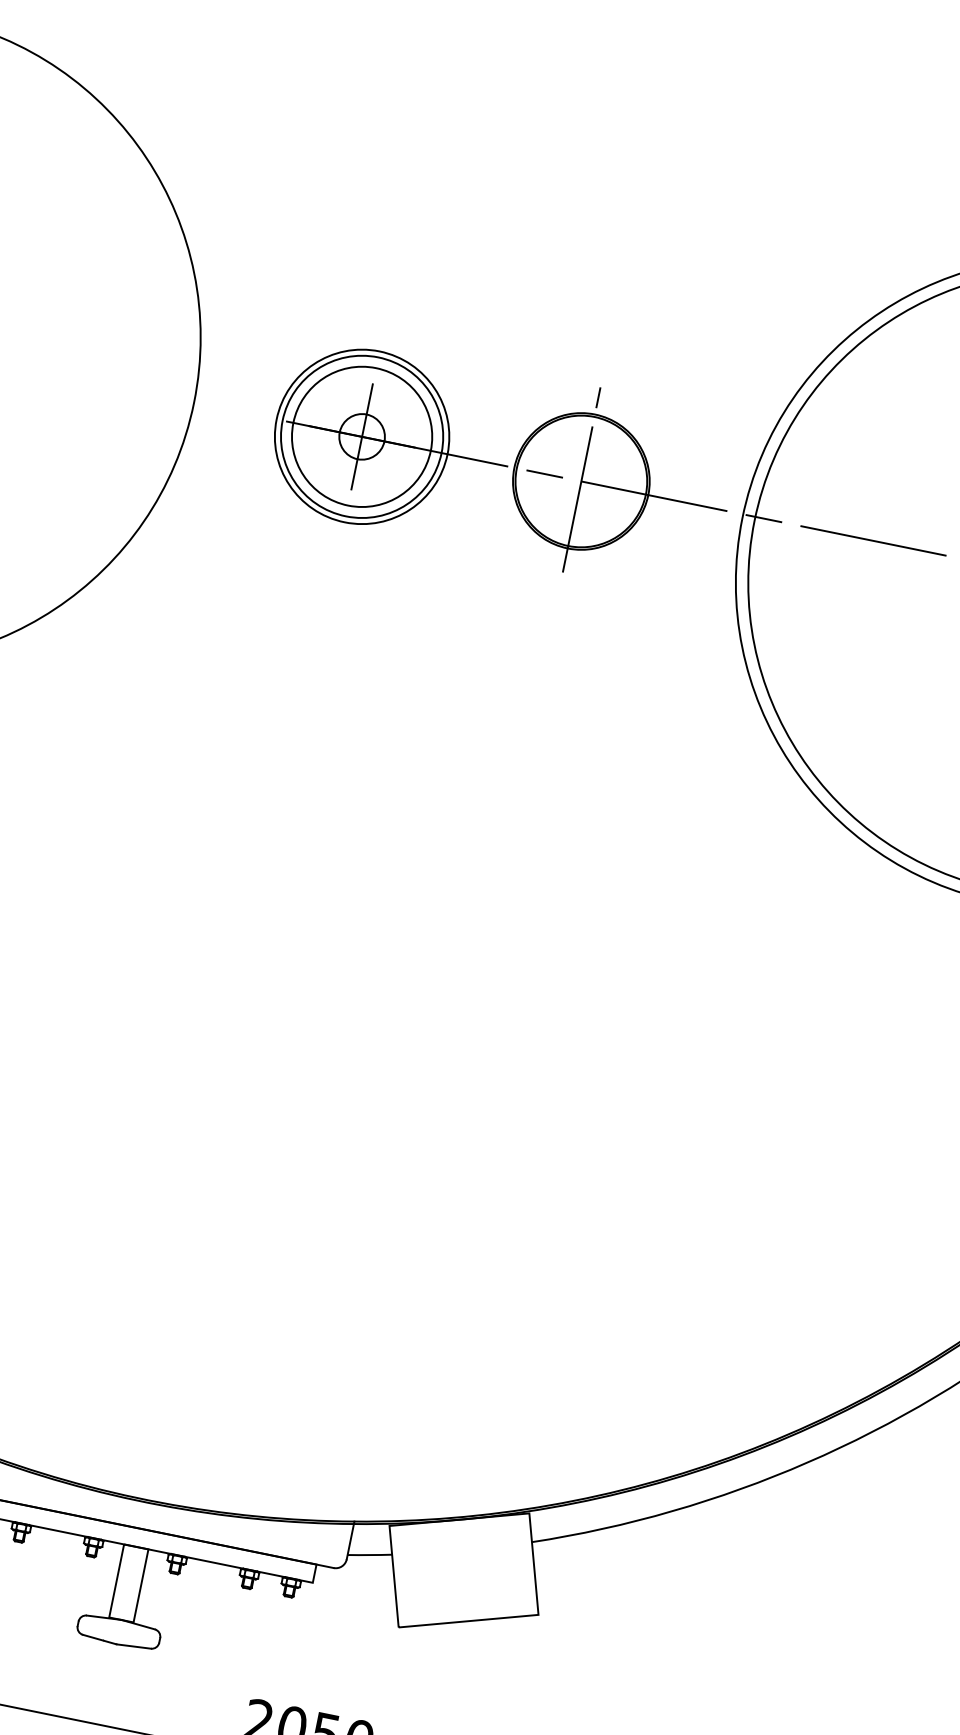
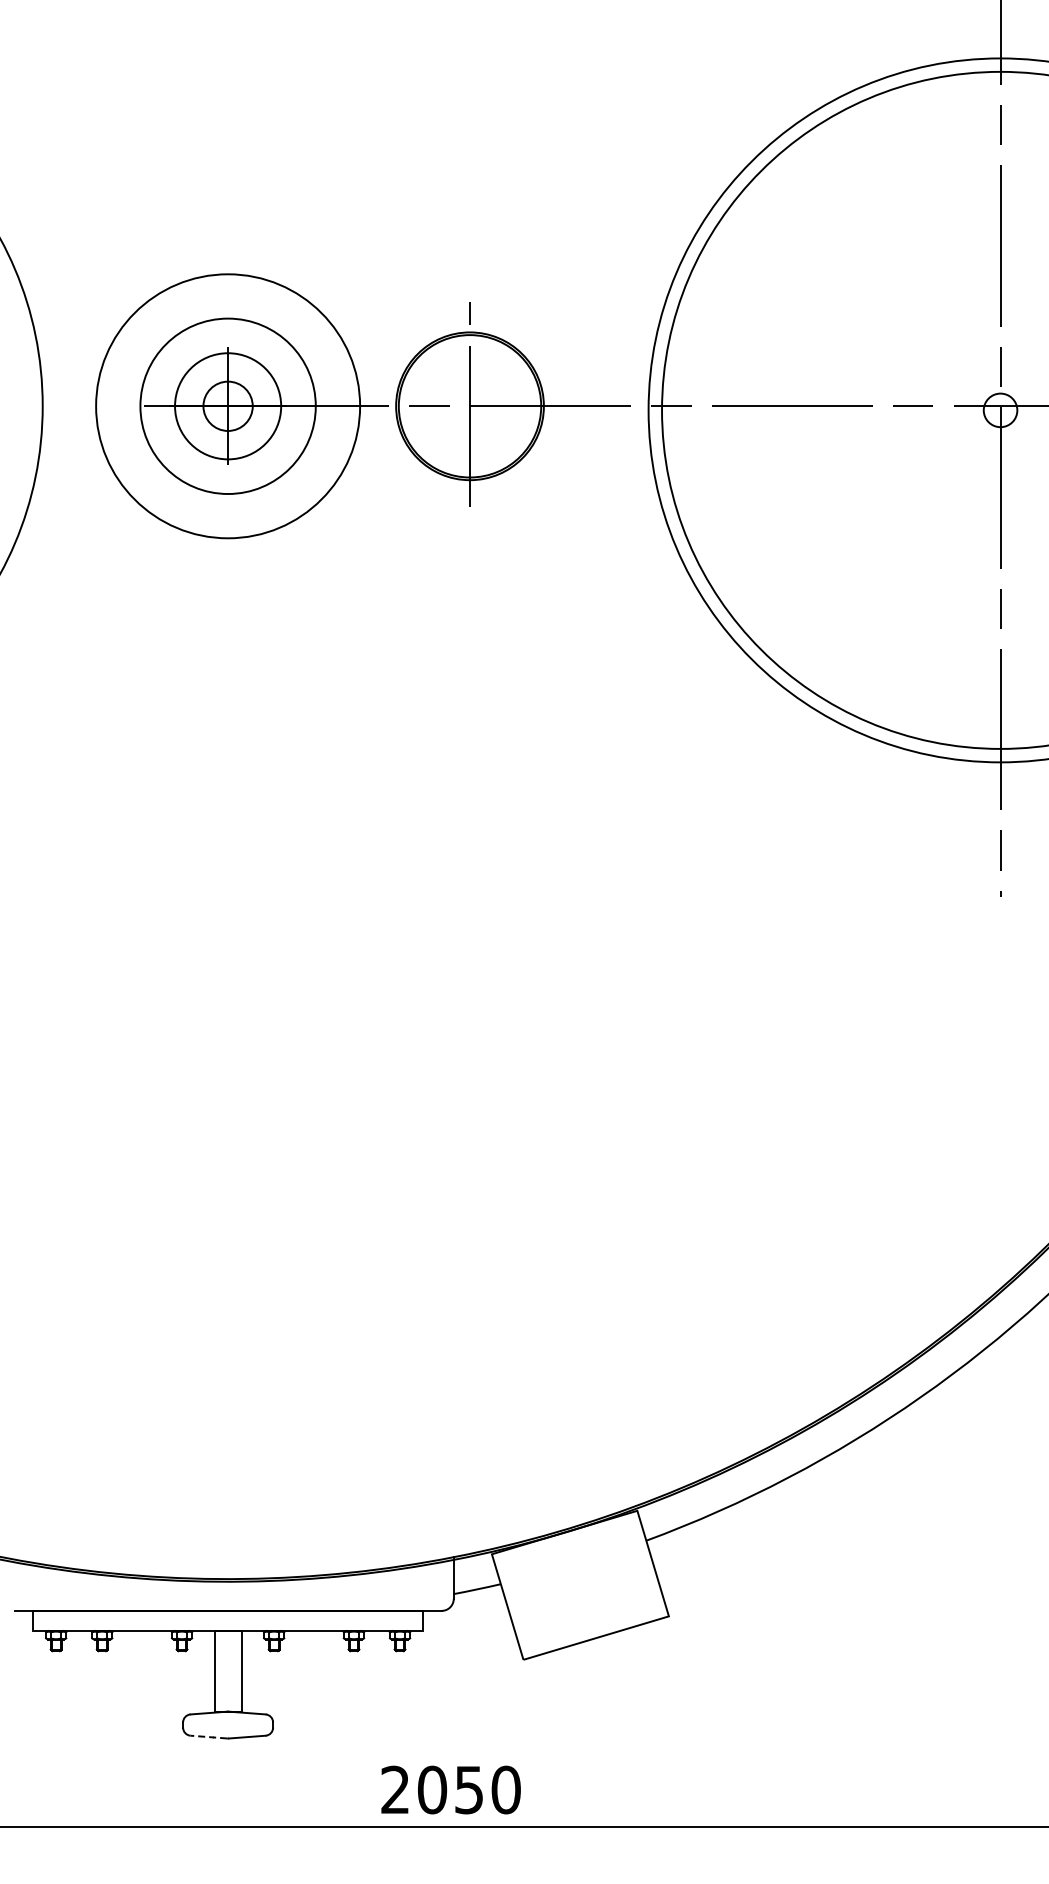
circle: (361, 436) -> (227, 406), size x0.7
circle: (361, 436) -> (227, 406), size x1.4
line: (98, 1639) -> (208, 1737), solid -> dashed

